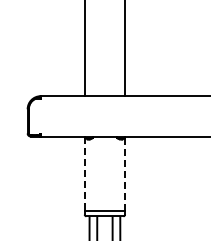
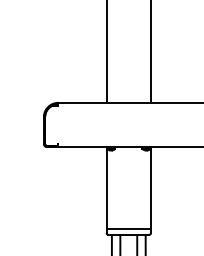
line: (125, 173) -> (151, 187), dashed -> solid
line: (84, 174) -> (106, 188), dashed -> solid

